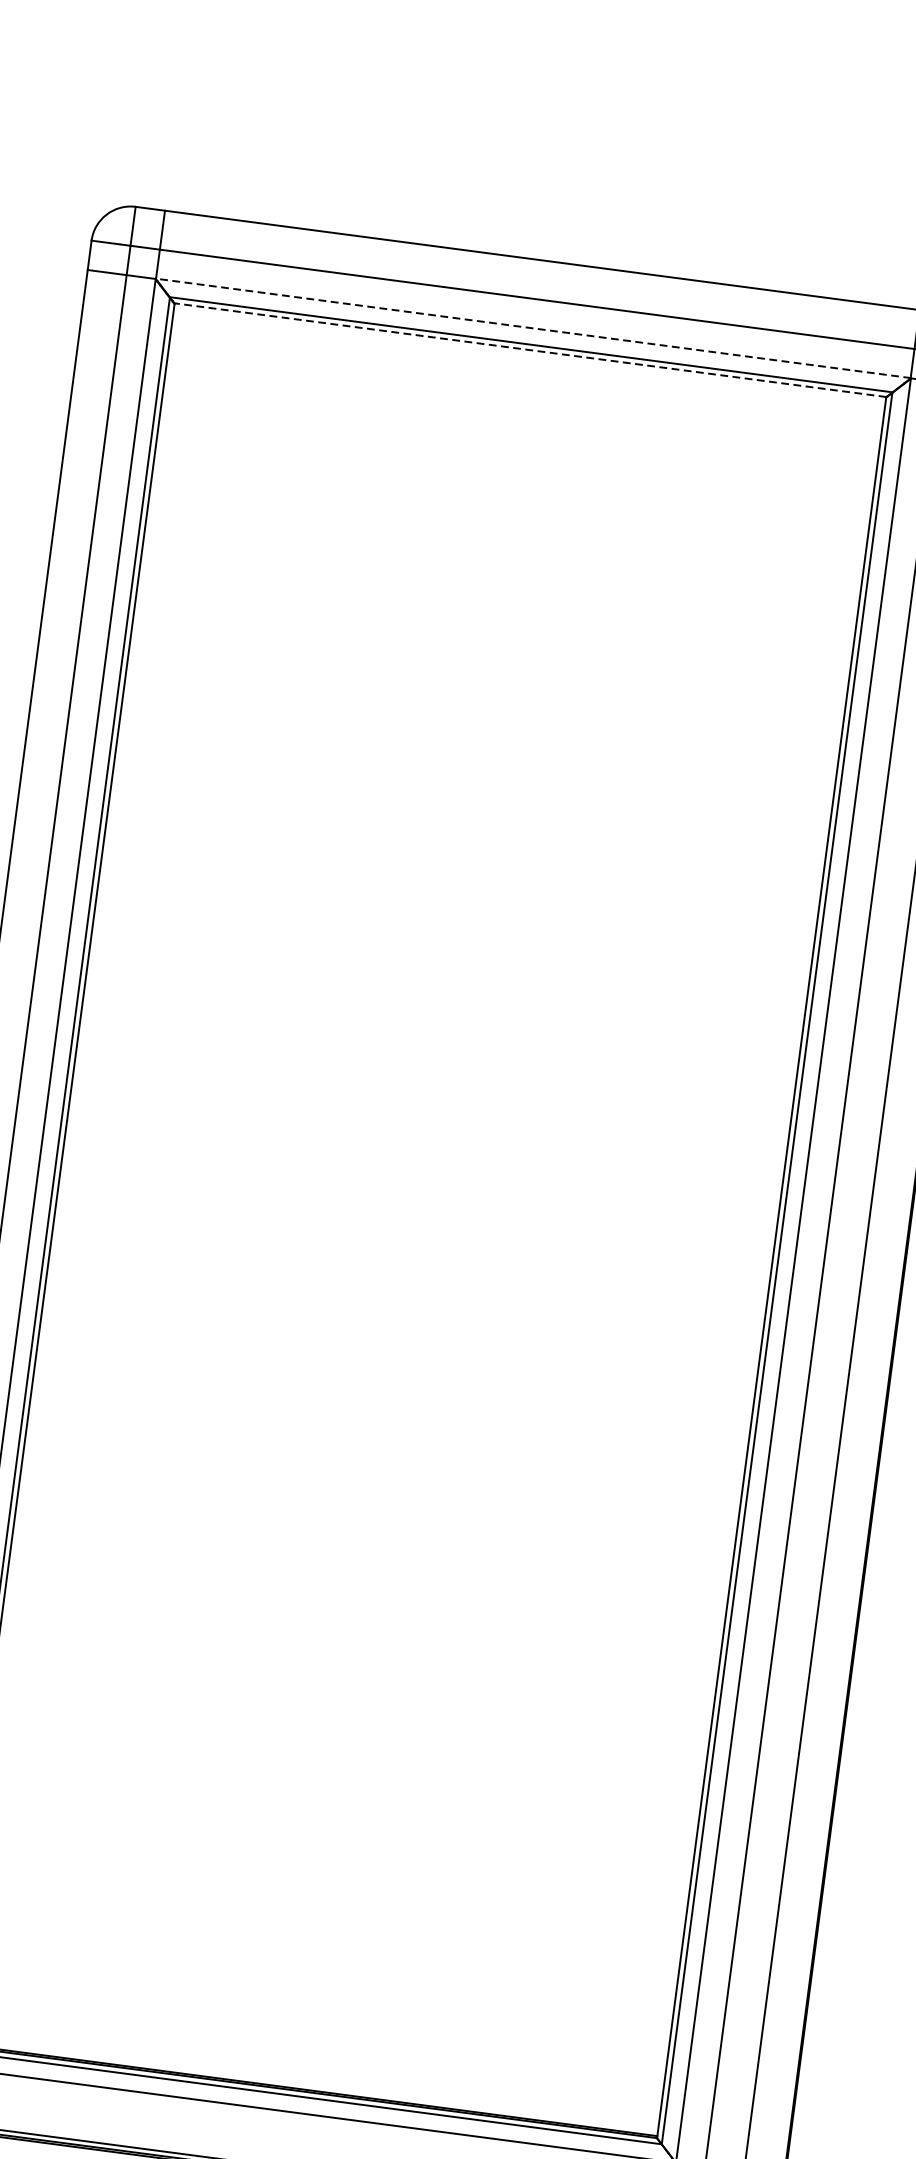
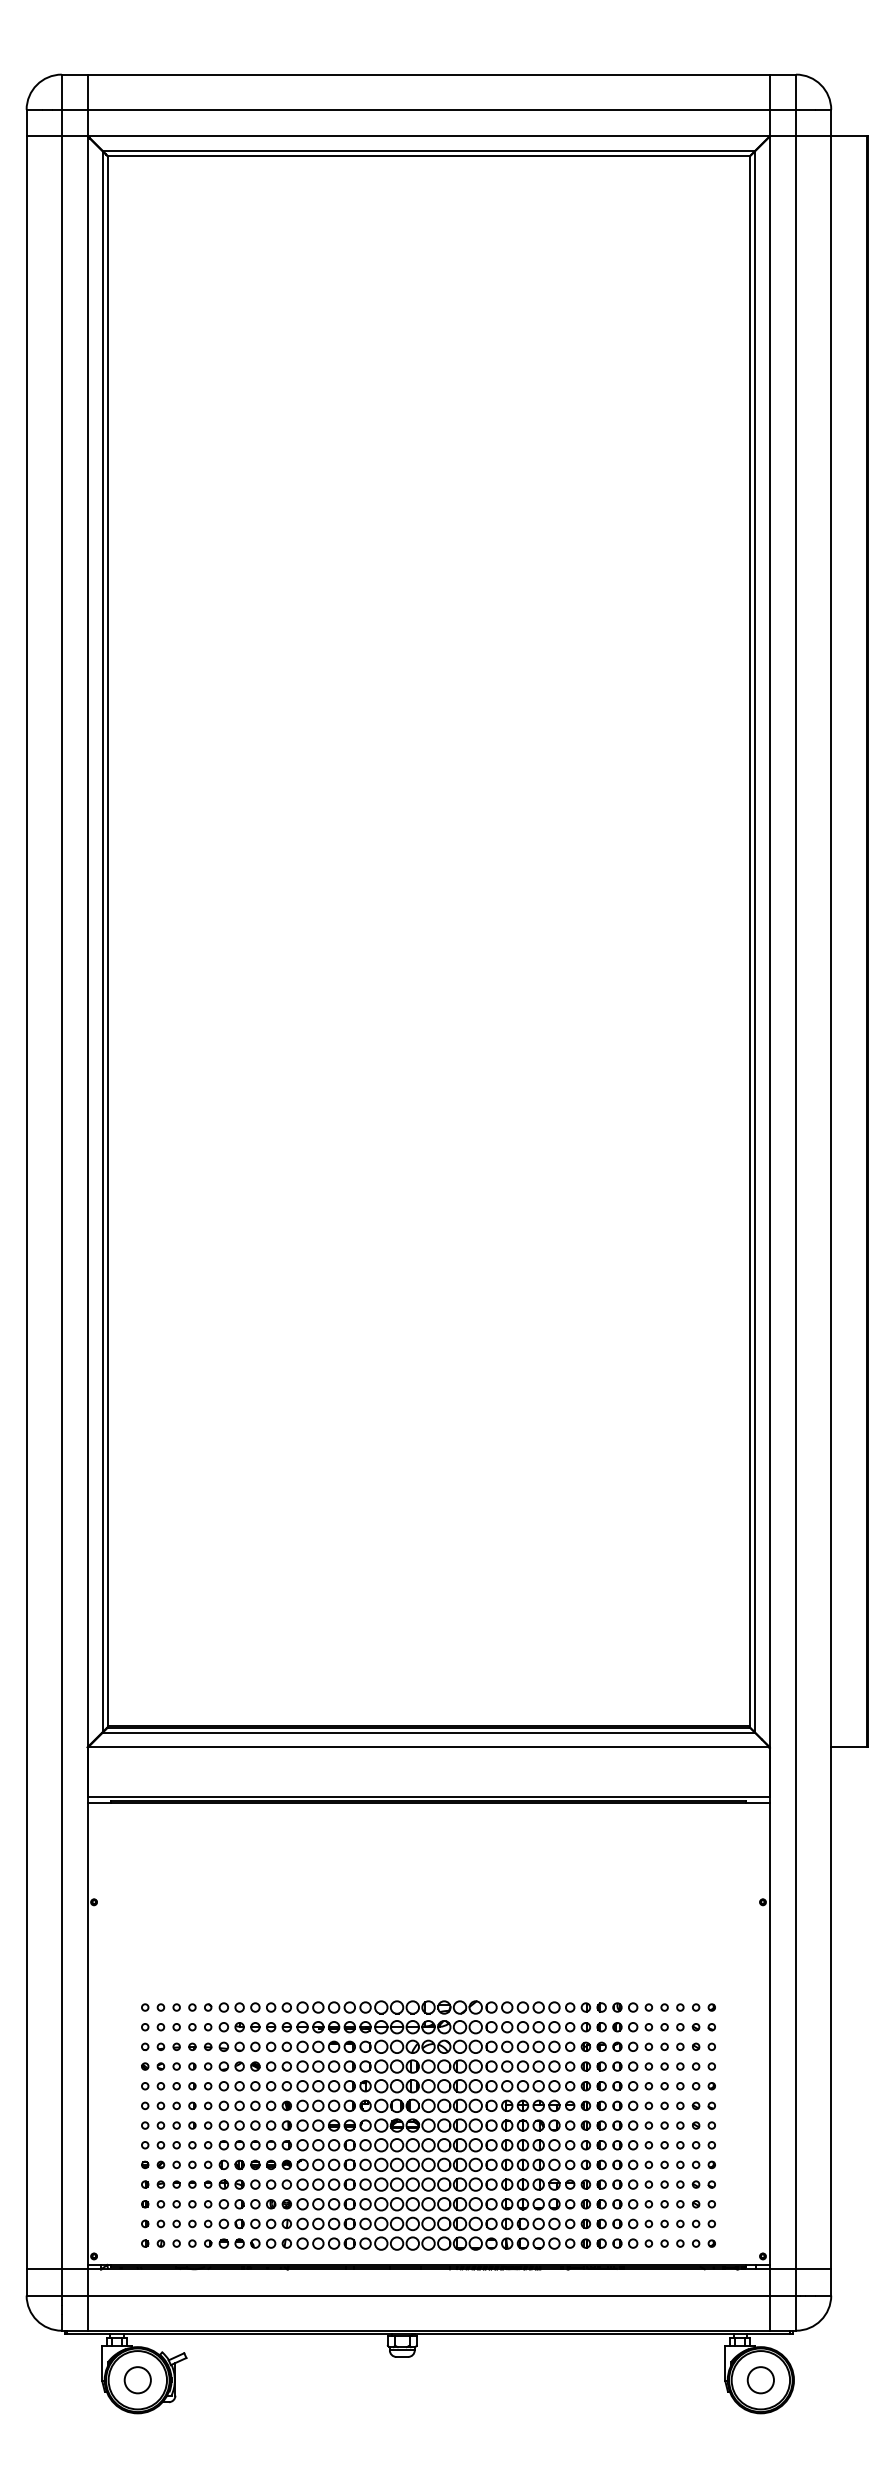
line: (532, 328) -> (428, 136), dashed -> solid
line: (530, 349) -> (428, 155), dashed -> solid

